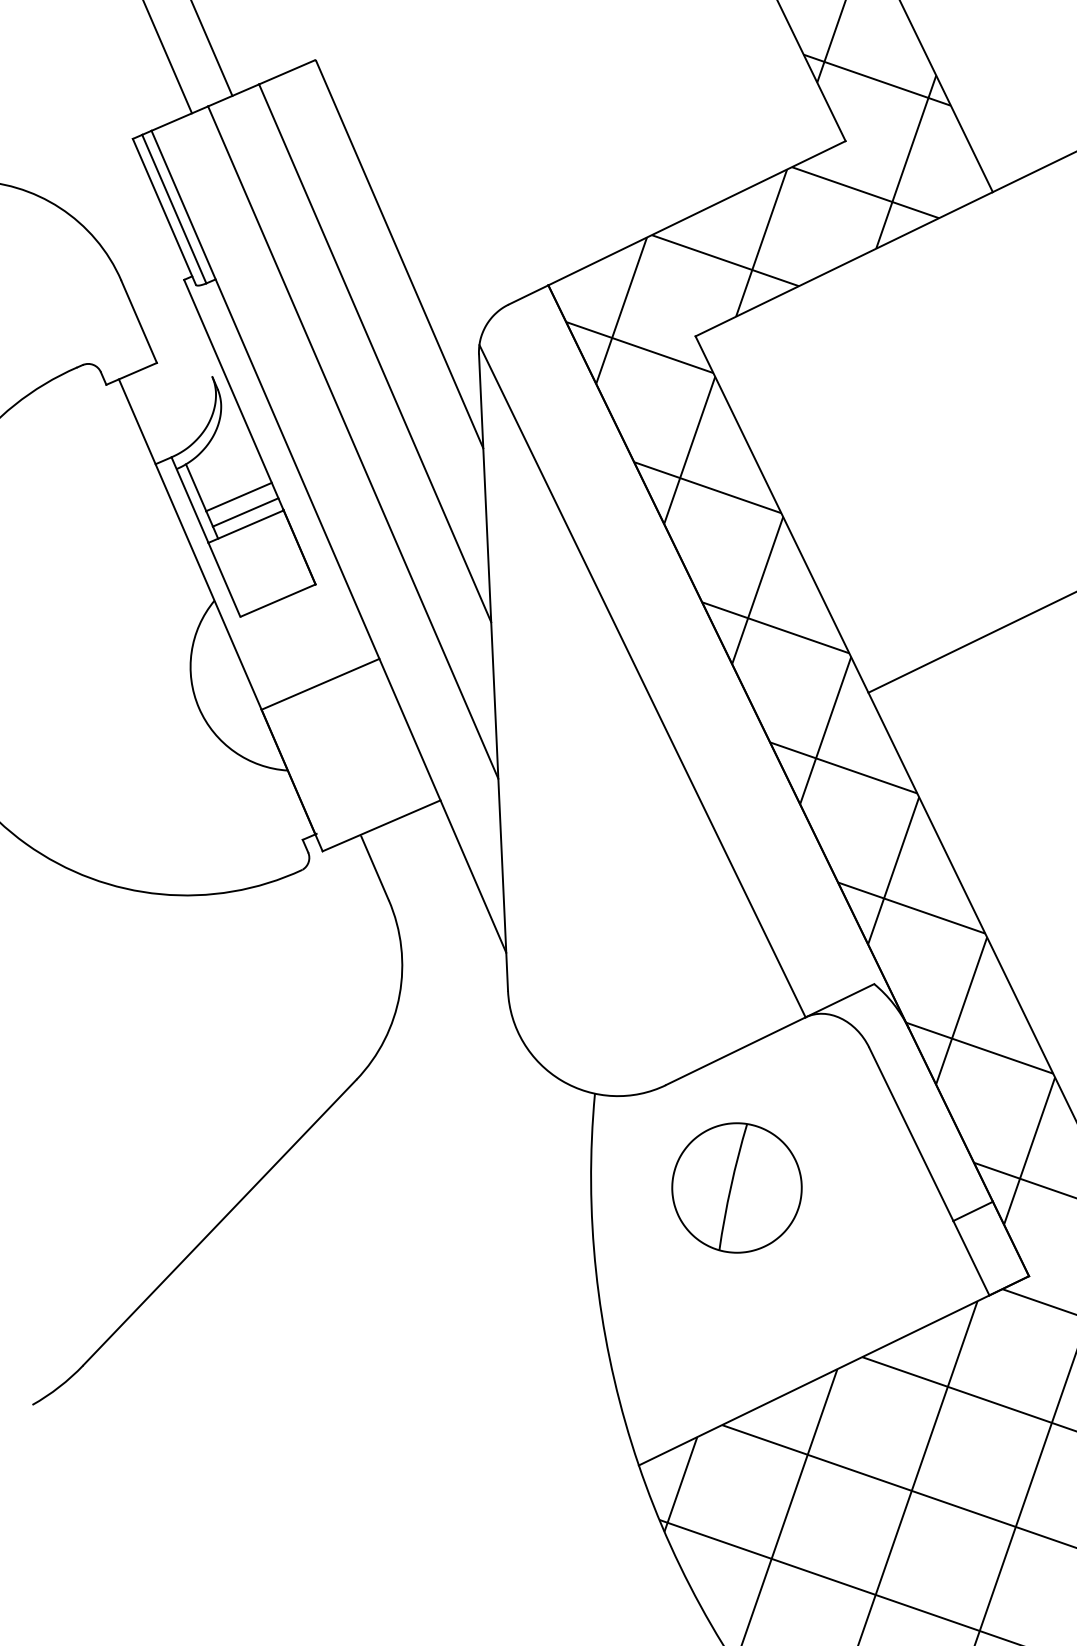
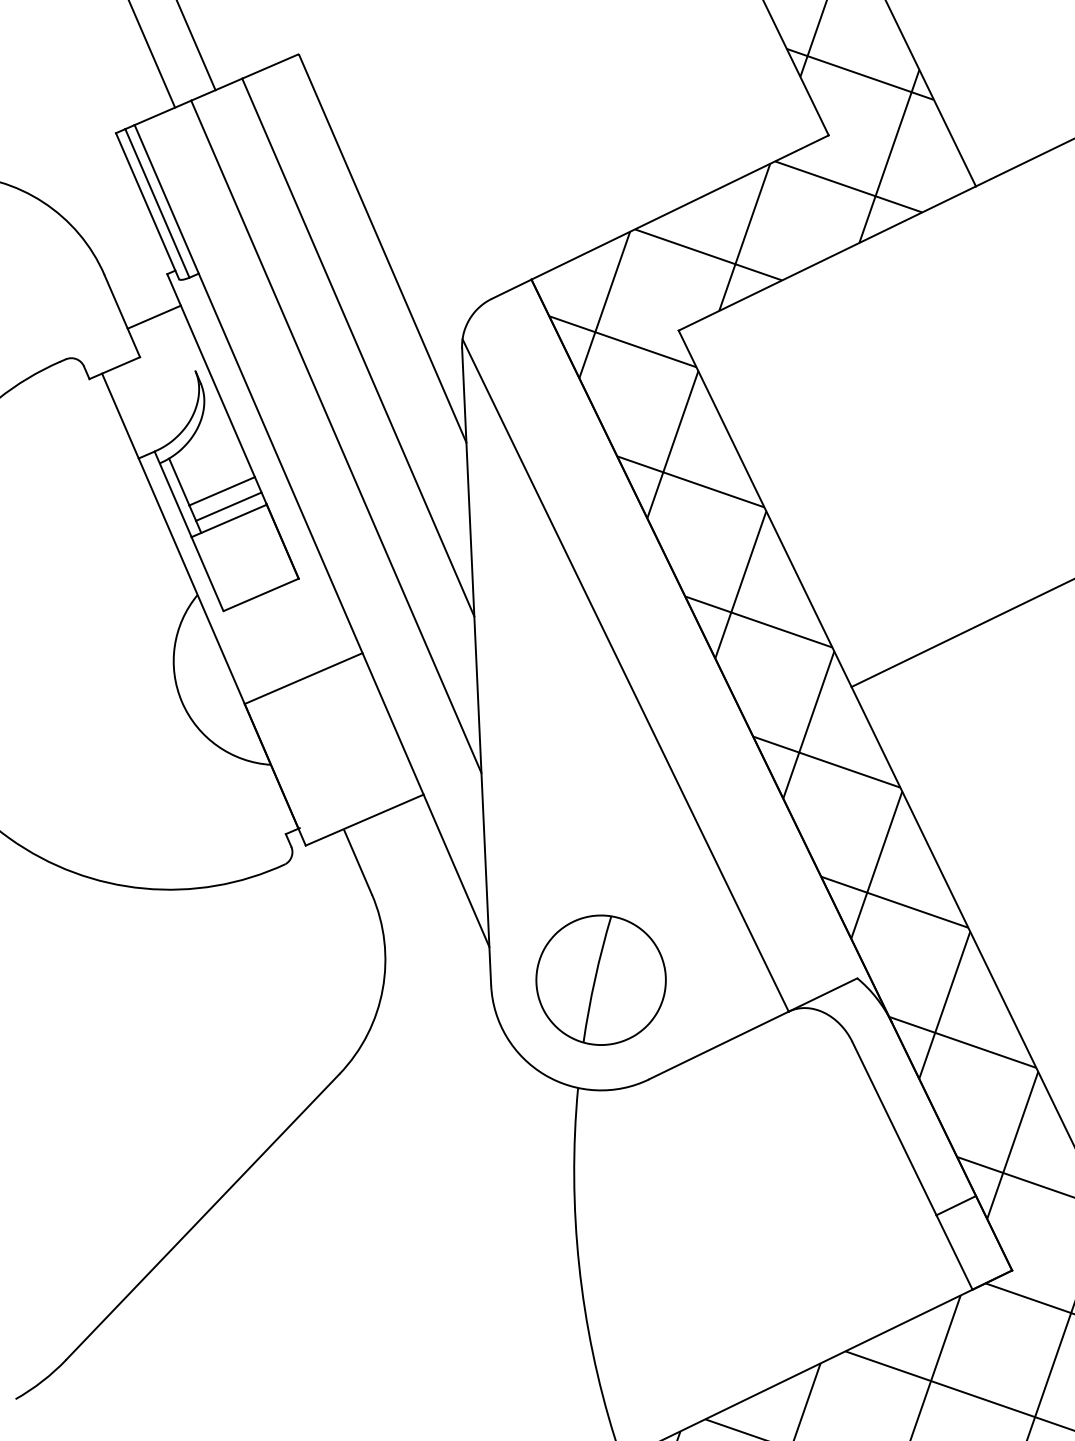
line: (170, 322) -> (153, 316), added
part: (736, 1187) -> (600, 979), moved

